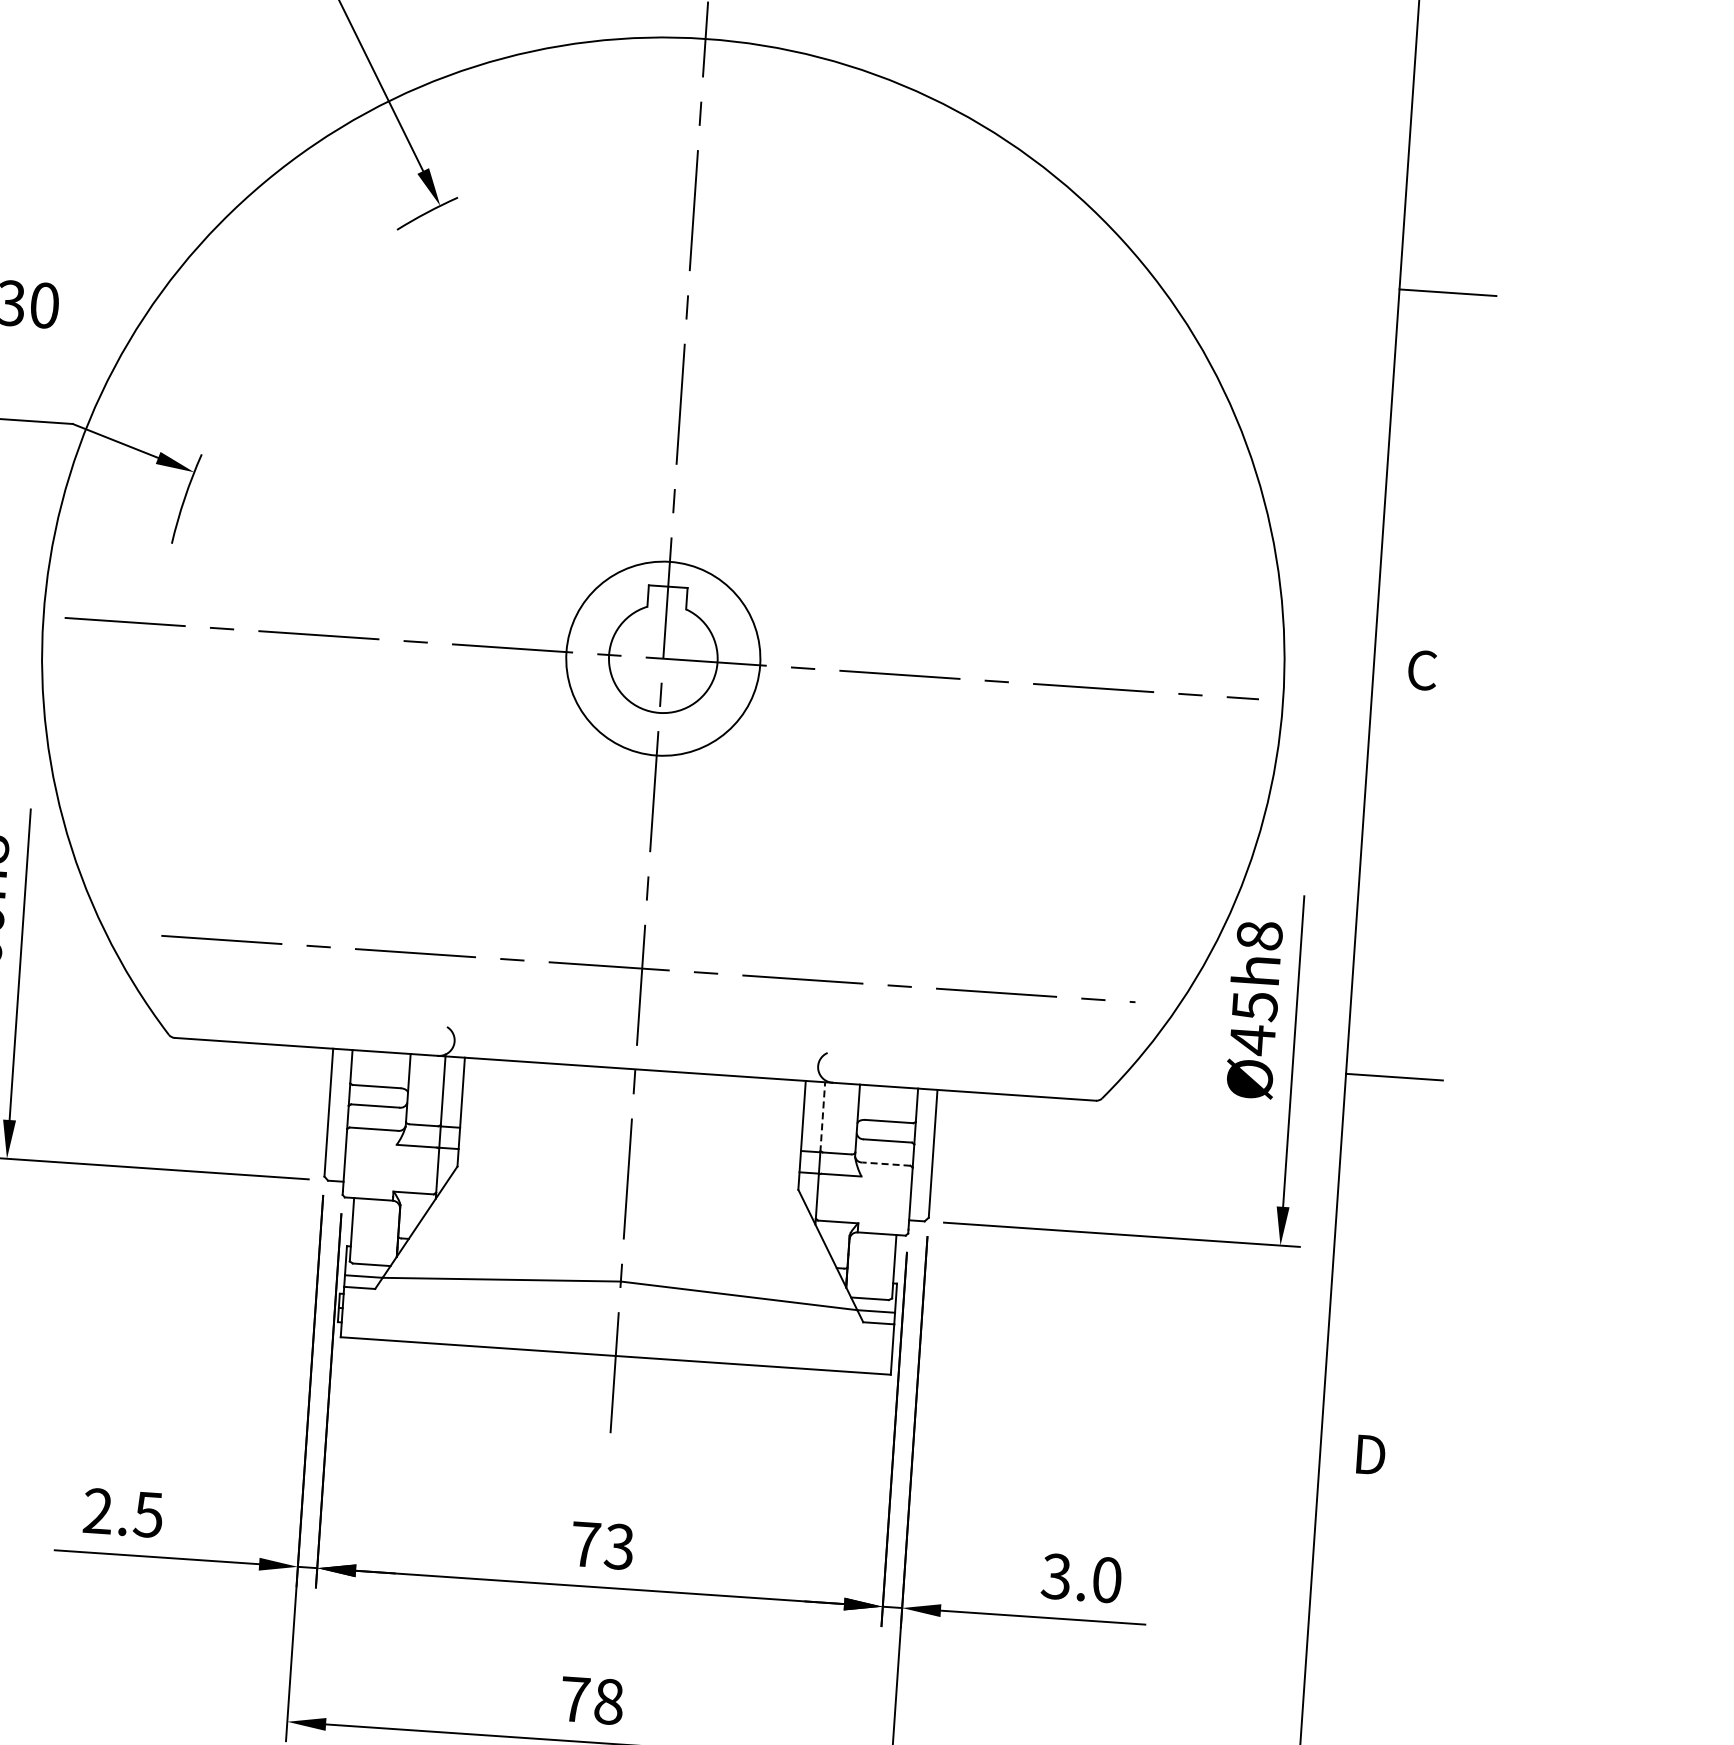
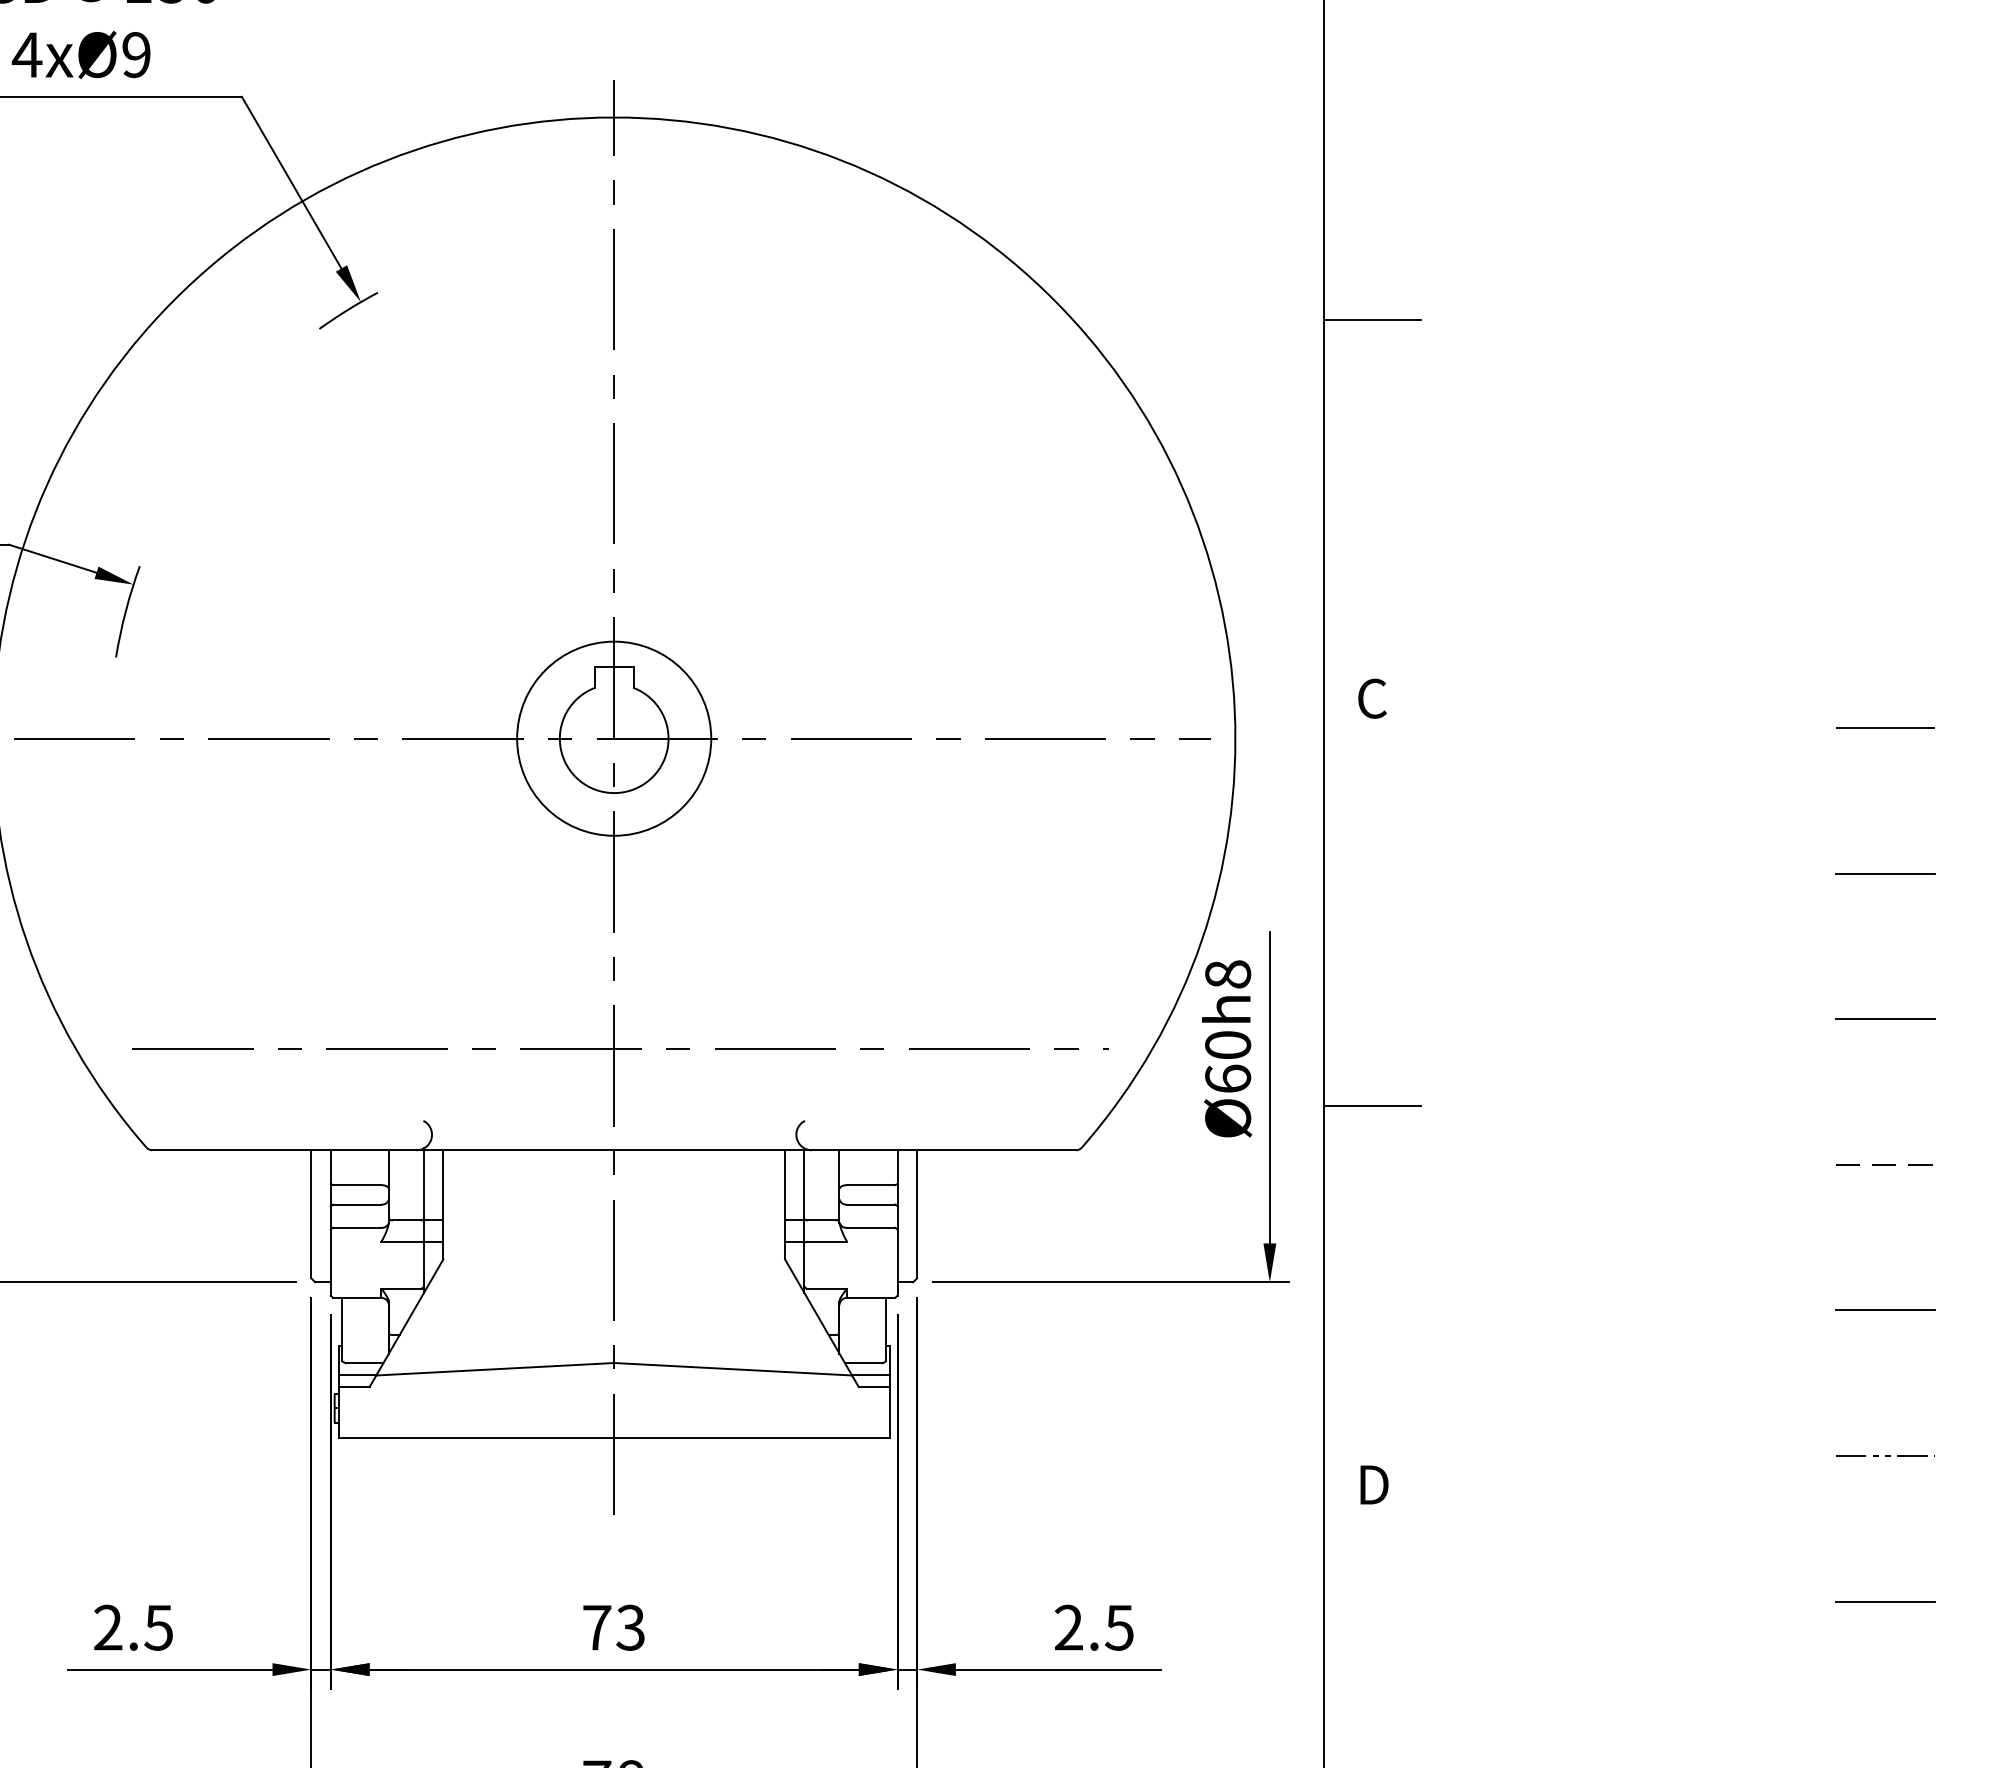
text: (1254, 1023) -> (1228, 1062), Ø45h8 -> Ø60h8
line: (822, 1116) -> (804, 1184), dashed -> solid
line: (885, 1163) -> (870, 1227), dashed -> solid
text: (1081, 1578) -> (1093, 1627), 3.0 -> 2.5

